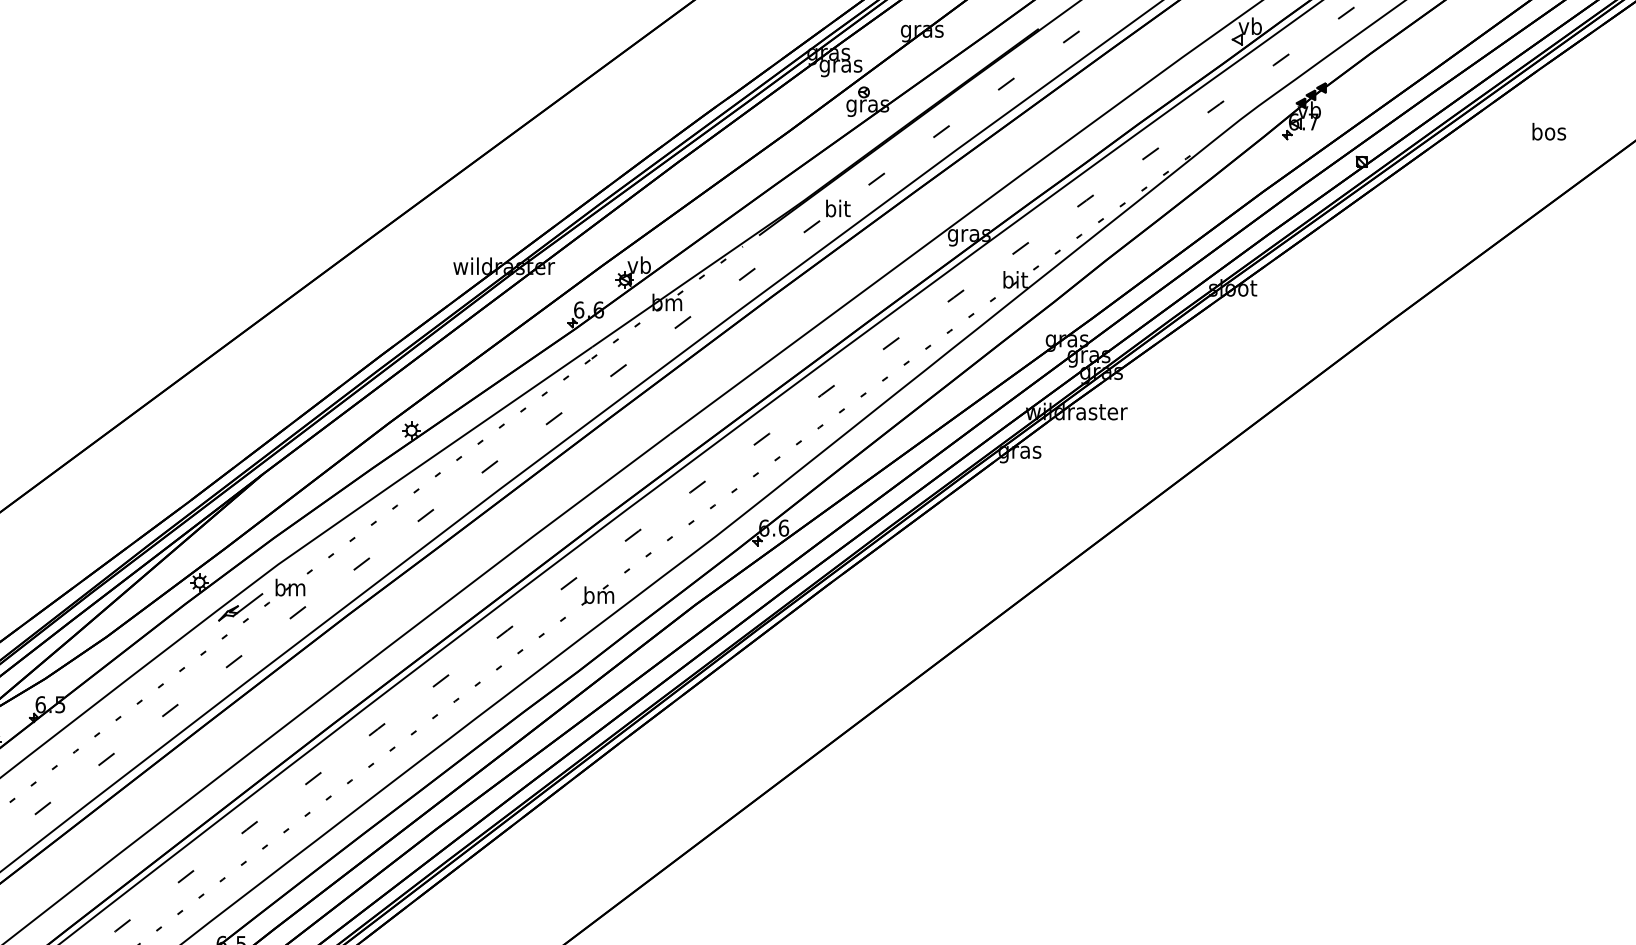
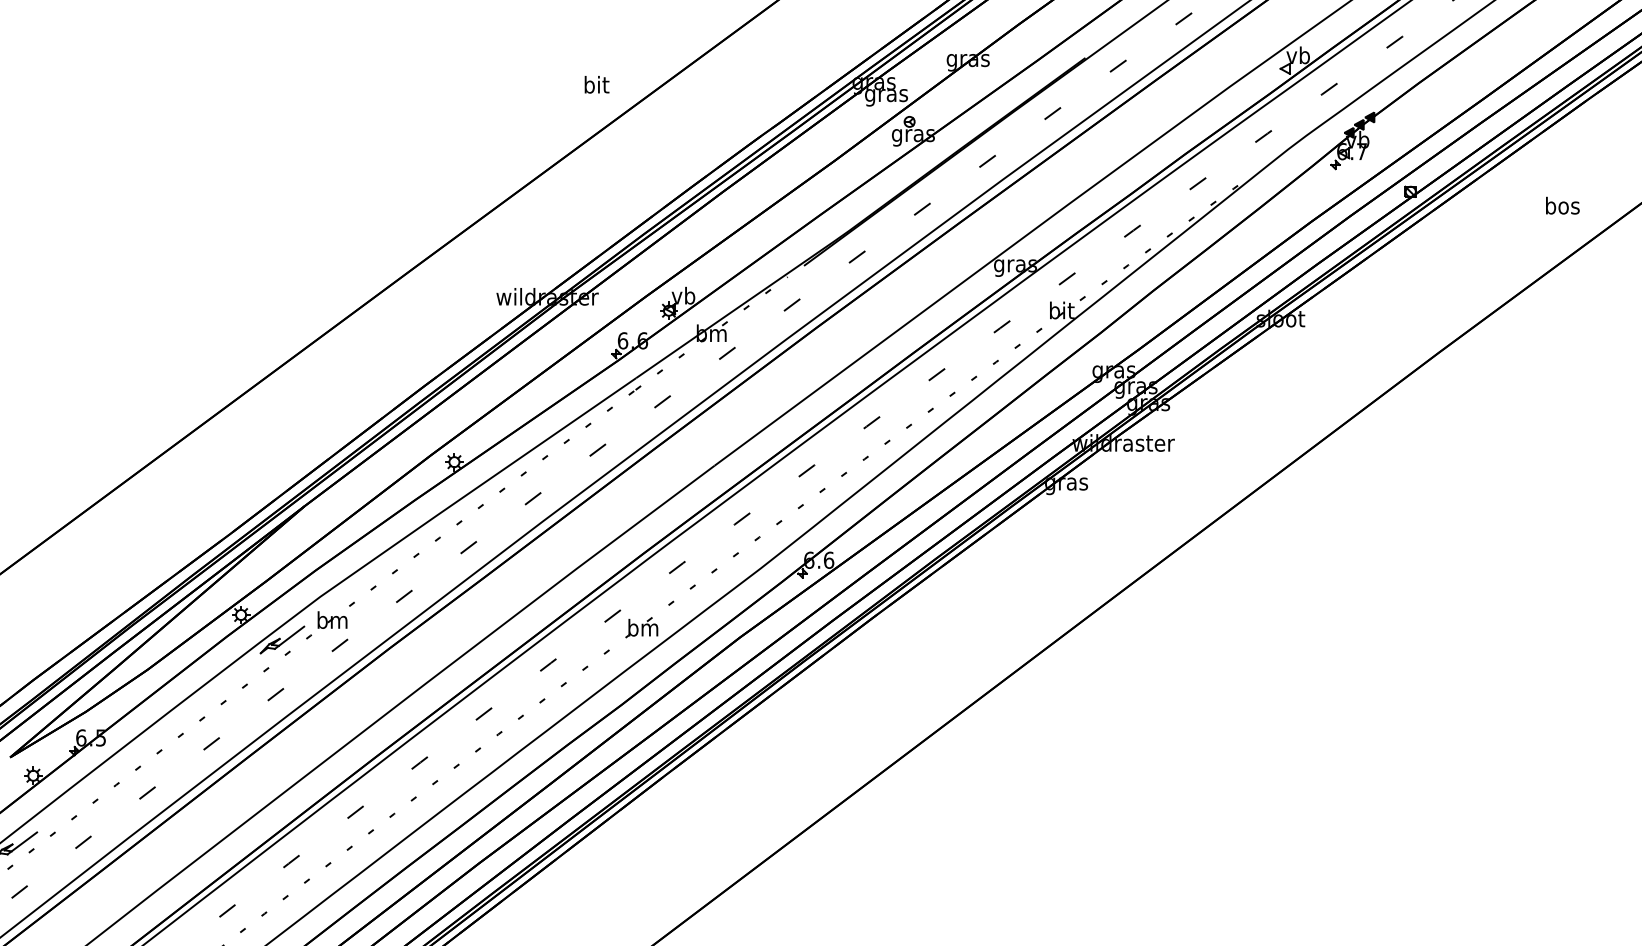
text: (1549, 131) -> (1563, 205), moved
text: (838, 208) -> (597, 84), moved

